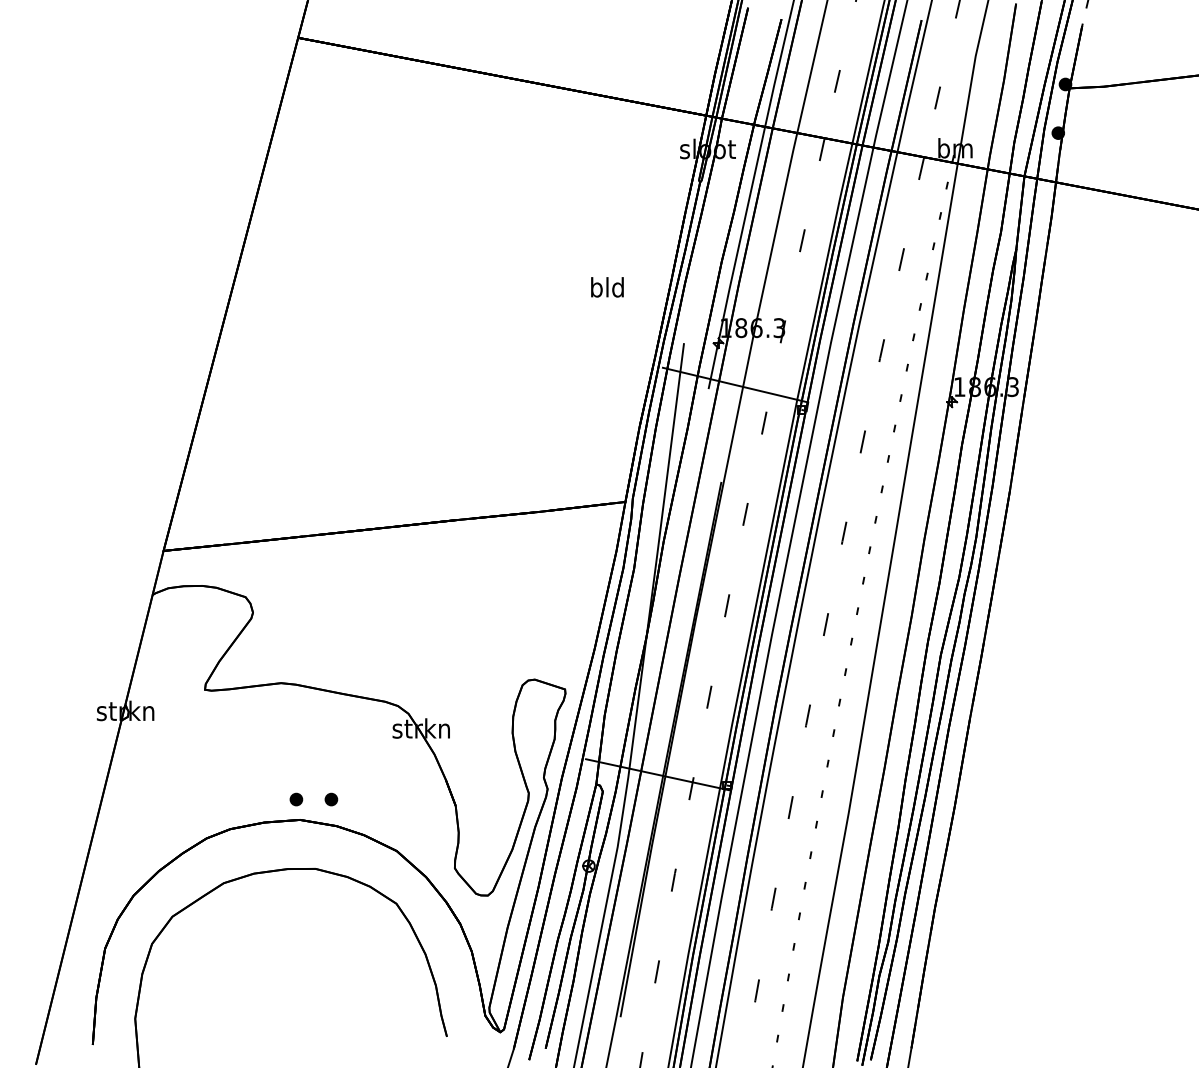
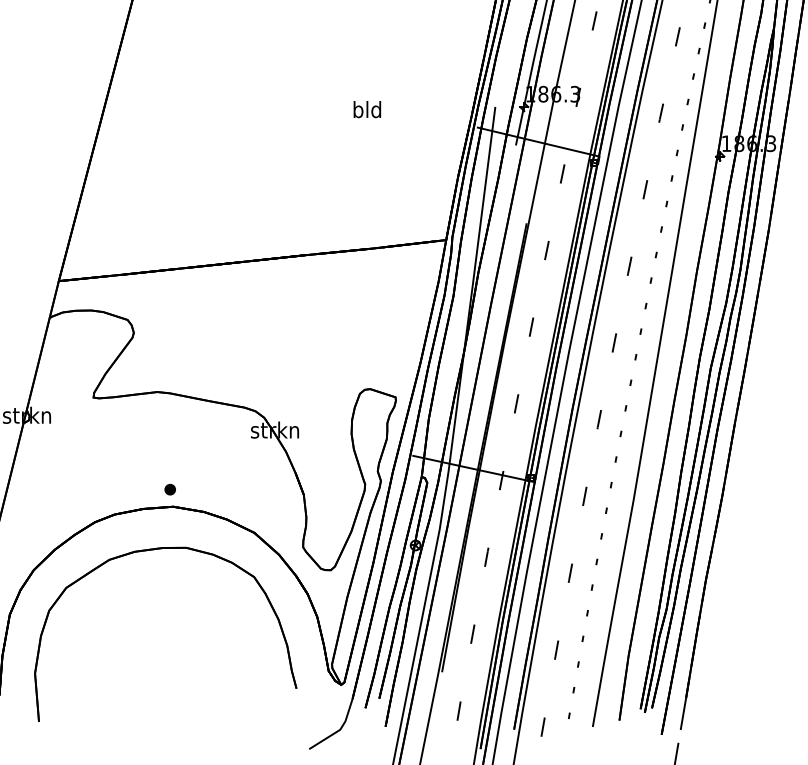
text: (607, 287) -> (367, 109), moved
part: (331, 799) -> (199, 489), removed

